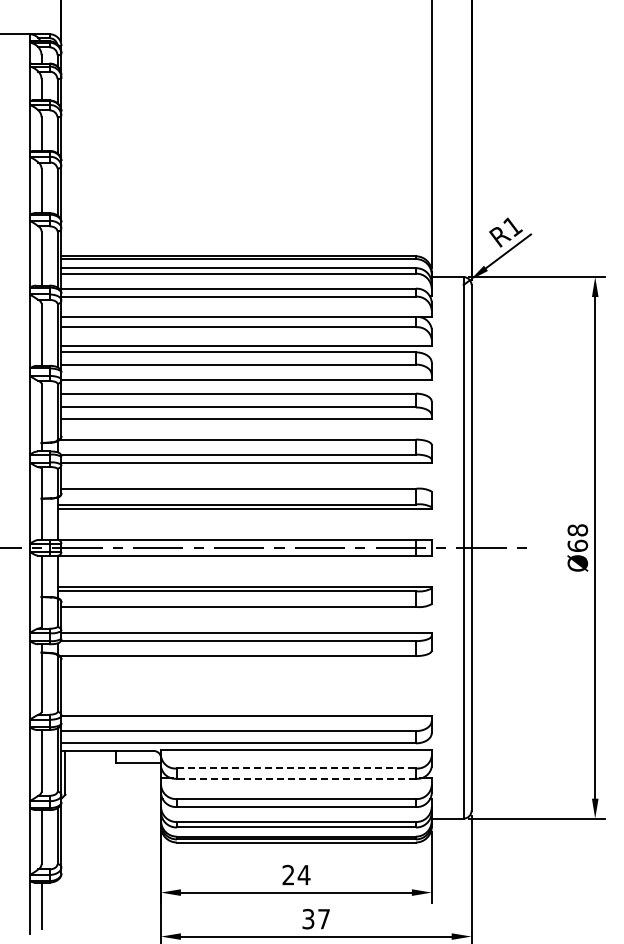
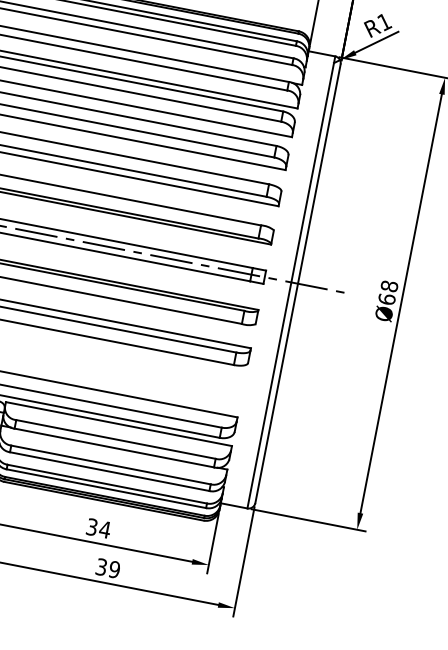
line: (296, 768) -> (116, 439), dashed -> solid
line: (295, 778) -> (113, 447), dashed -> solid
text: (288, 875) -> (92, 527), 24 -> 34
text: (323, 919) -> (114, 569), 37 -> 39

